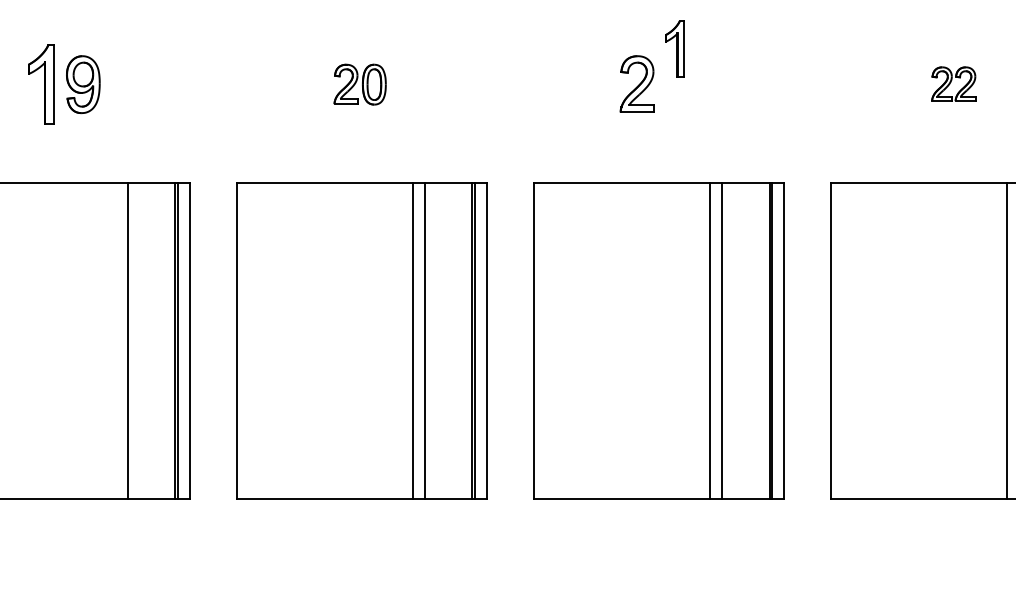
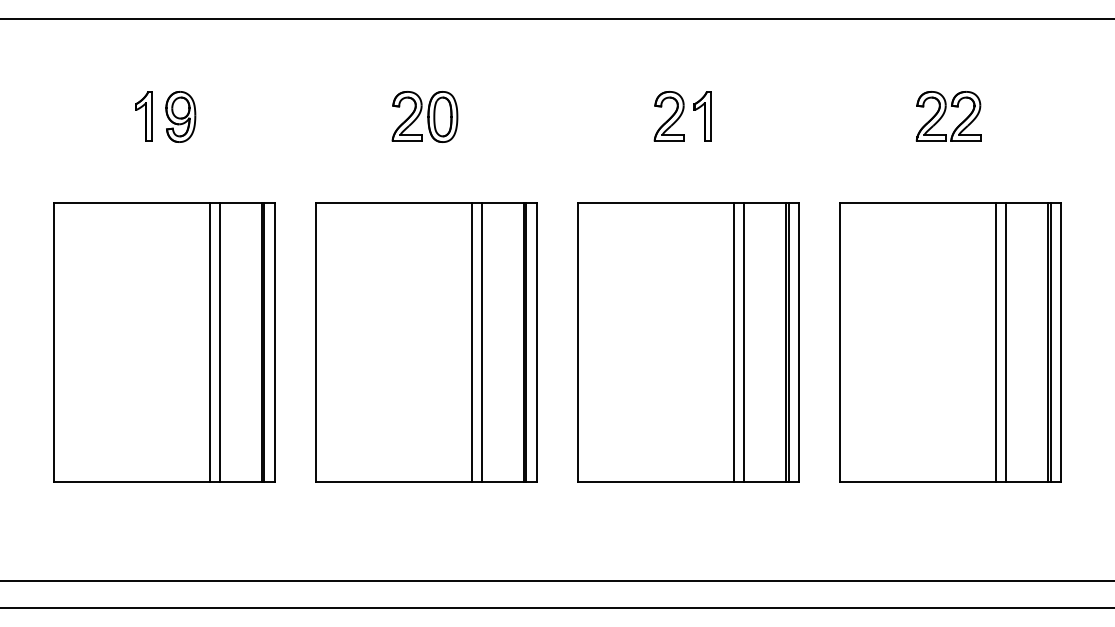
part: (674, 48) -> (702, 116), moved
part: (40, 84) -> (143, 116), size x0.71
part: (359, 84) -> (424, 116), size x1.43
part: (953, 84) -> (948, 116), size x1.67
line: (115, 340) -> (209, 342), added

